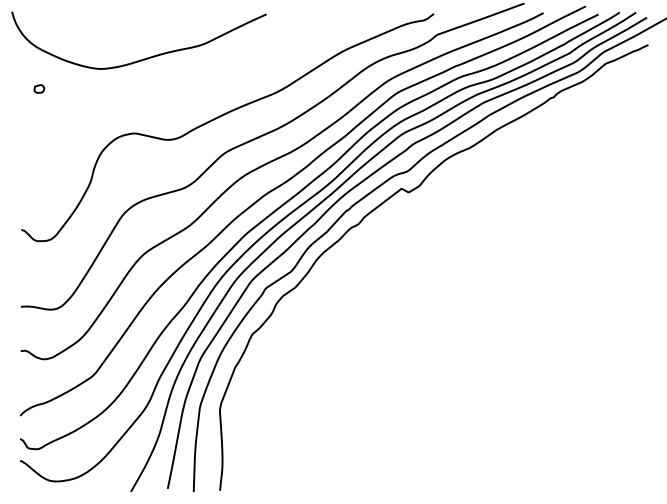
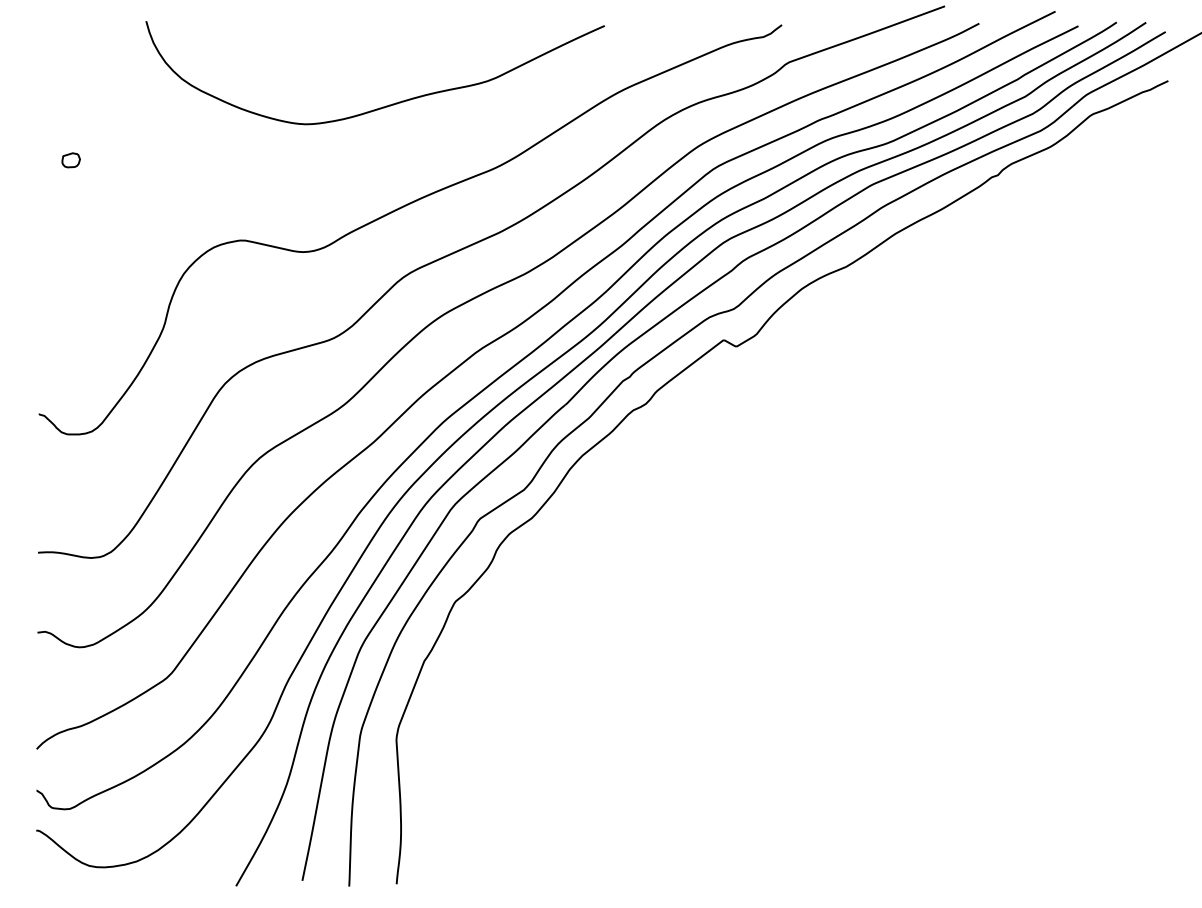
curve: (143, 58) -> (383, 105), moved

